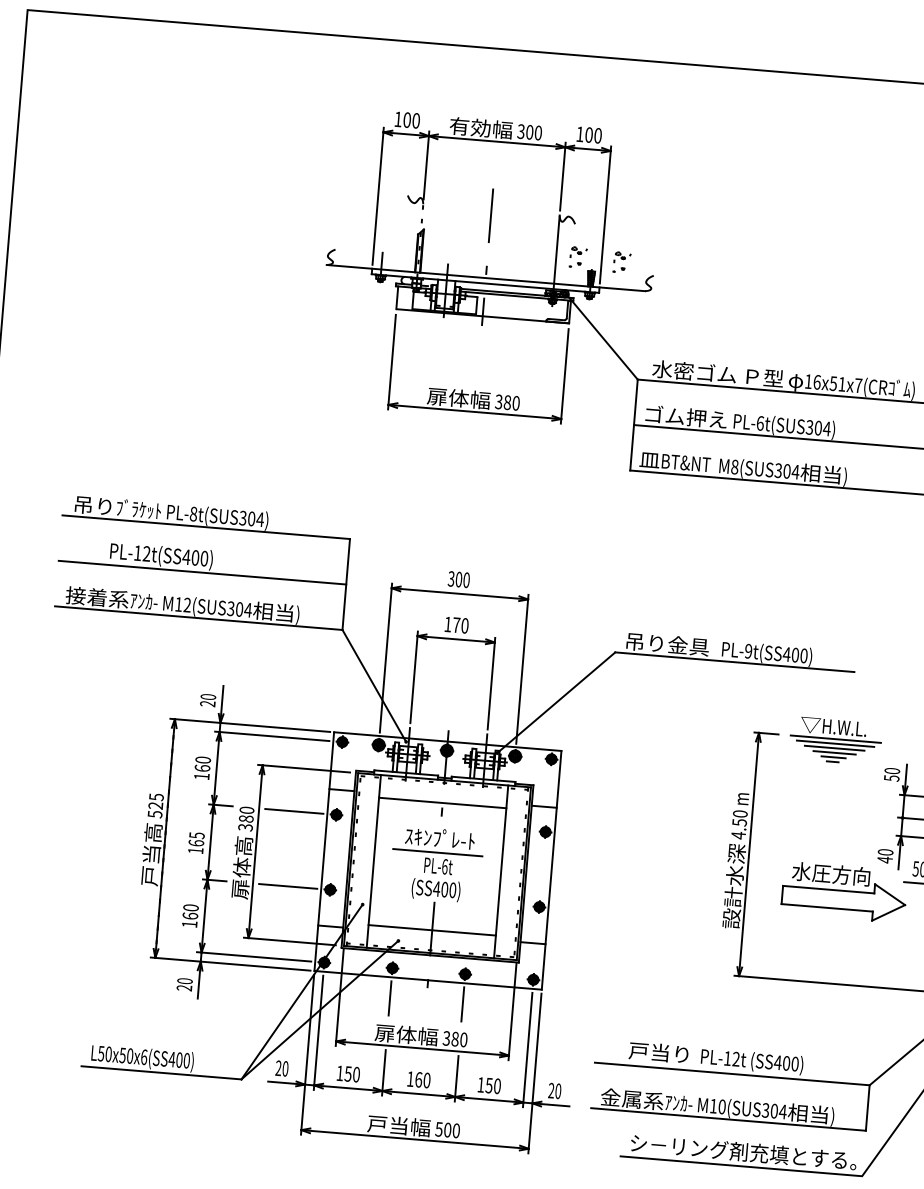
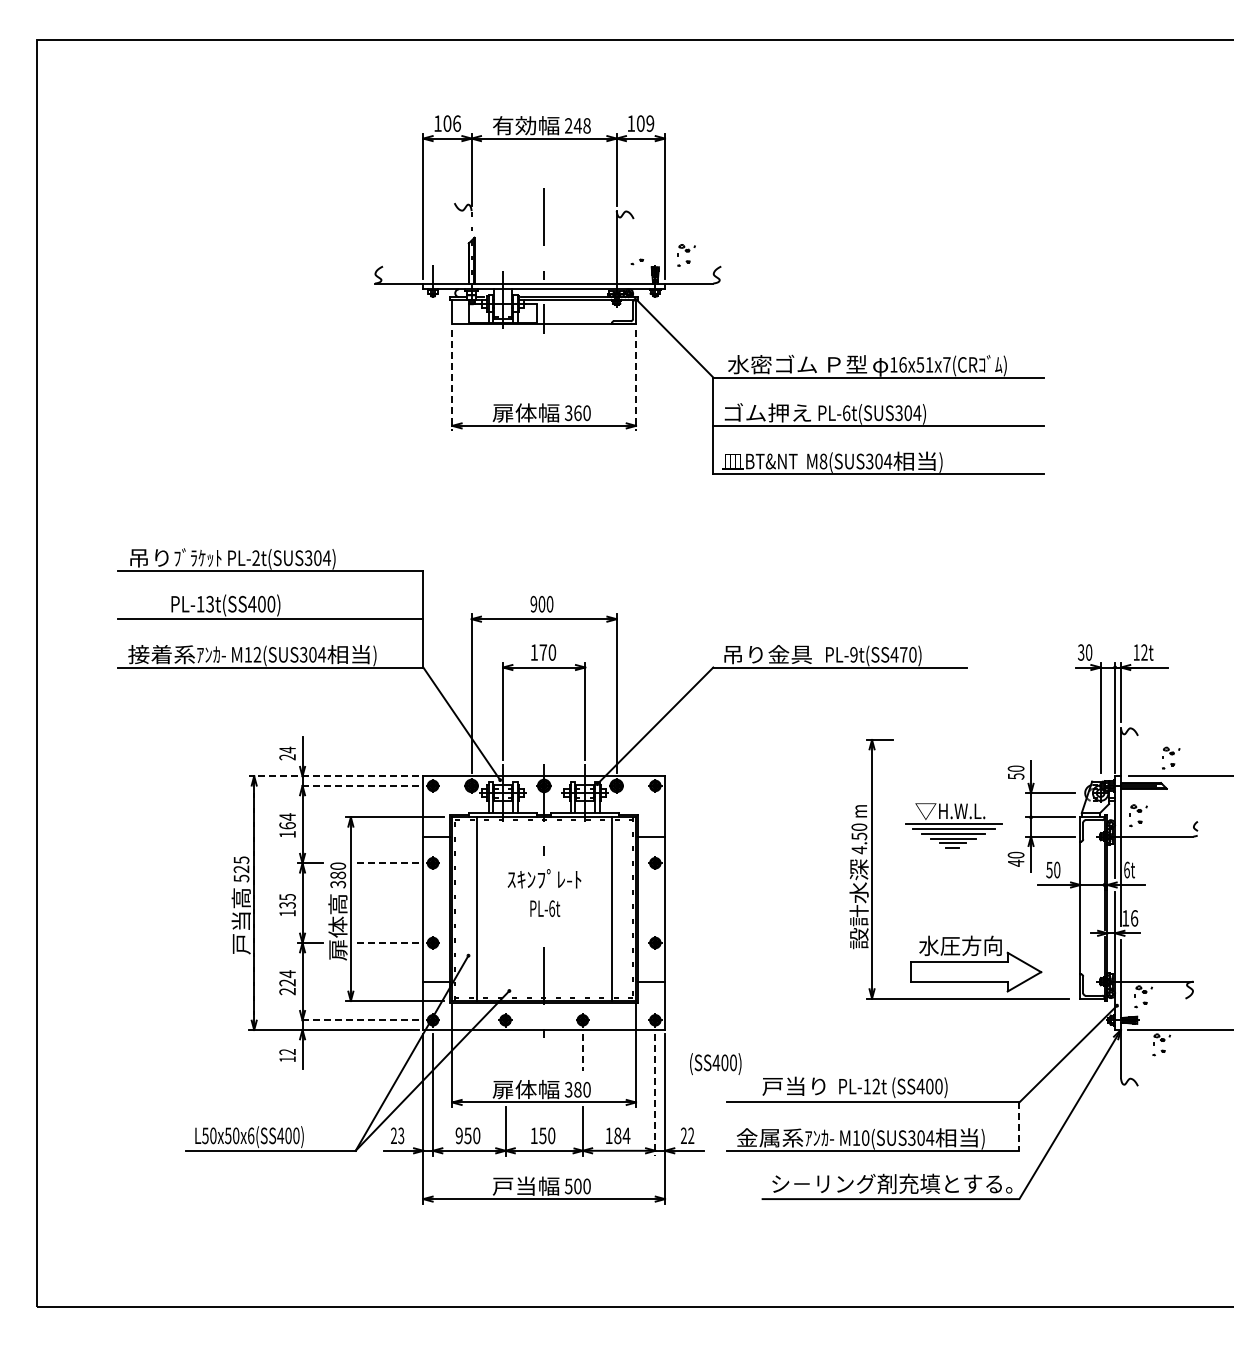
text: (415, 120) -> (456, 123), 100 -> 106
text: (529, 131) -> (577, 125), 300 -> 248
text: (598, 135) -> (650, 123), 100 -> 109
part: (579, 252) -> (640, 248), removed
line: (392, 362) -> (452, 380), solid -> dashed
line: (565, 376) -> (636, 380), solid -> dashed
text: (507, 401) -> (577, 412), 380 -> 360
text: (193, 514) -> (255, 558), PL-8t(SUS304) -> PL-2t(SUS304)
text: (147, 554) -> (210, 604), PL-12t(SS400) -> PL-13t(SS400)
text: (451, 579) -> (533, 604), 300 -> 900
text: (795, 654) -> (903, 654), PL-9t(SS400) -> PL-9t(SS470)
text: (208, 696) -> (287, 749), 20 -> 24
line: (250, 725) -> (334, 776), solid -> dashed
line: (272, 735) -> (358, 785), solid -> dashed
part: (835, 740) -> (953, 825), moved
text: (203, 759) -> (287, 816), 160 -> 164
line: (442, 802) -> (543, 841), removed
line: (294, 811) -> (388, 863), solid -> dashed
text: (196, 842) -> (287, 904), 165 -> 135
line: (437, 852) -> (542, 894), removed
line: (288, 885) -> (388, 942), solid -> dashed
text: (435, 889) -> (715, 1063), moved
part: (844, 891) -> (976, 963), moved
text: (190, 915) -> (287, 982), 160 -> 224
line: (431, 929) -> (543, 976), removed
line: (254, 957) -> (358, 1020), solid -> dashed
text: (184, 984) -> (287, 1055), 20 -> 12
line: (390, 998) -> (505, 1052), removed
line: (462, 1004) -> (582, 1052), solid -> dashed
line: (527, 1049) -> (655, 1094), solid -> dashed
text: (285, 1068) -> (401, 1135), 20 -> 23
text: (339, 1072) -> (458, 1135), 150 -> 950
text: (418, 1079) -> (542, 1135), 160 -> 150
text: (493, 1085) -> (622, 1135), 150 -> 184
text: (558, 1090) -> (691, 1135), 20 -> 22
line: (867, 1108) -> (1019, 1127), solid -> dashed

